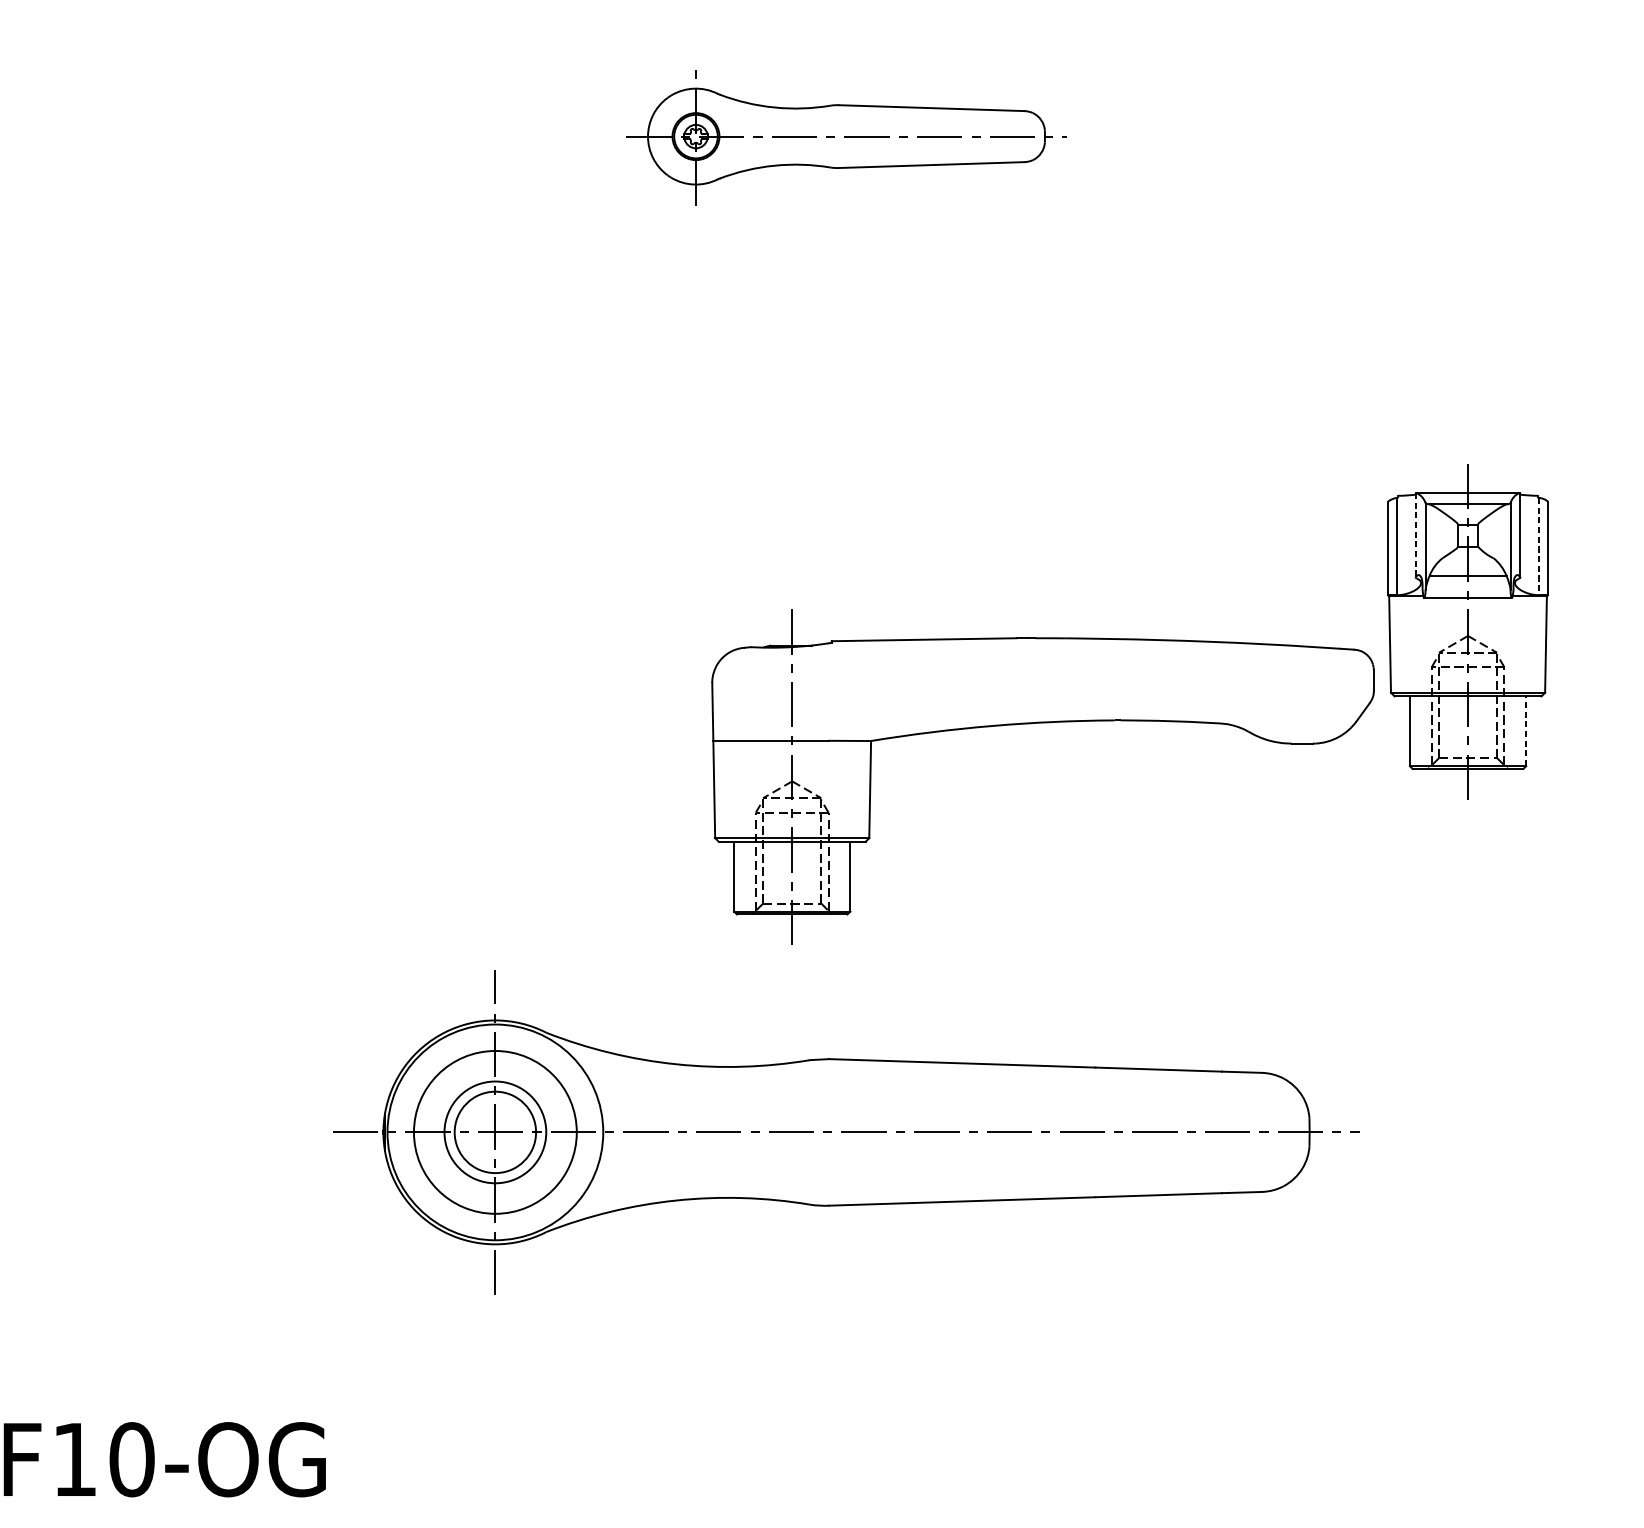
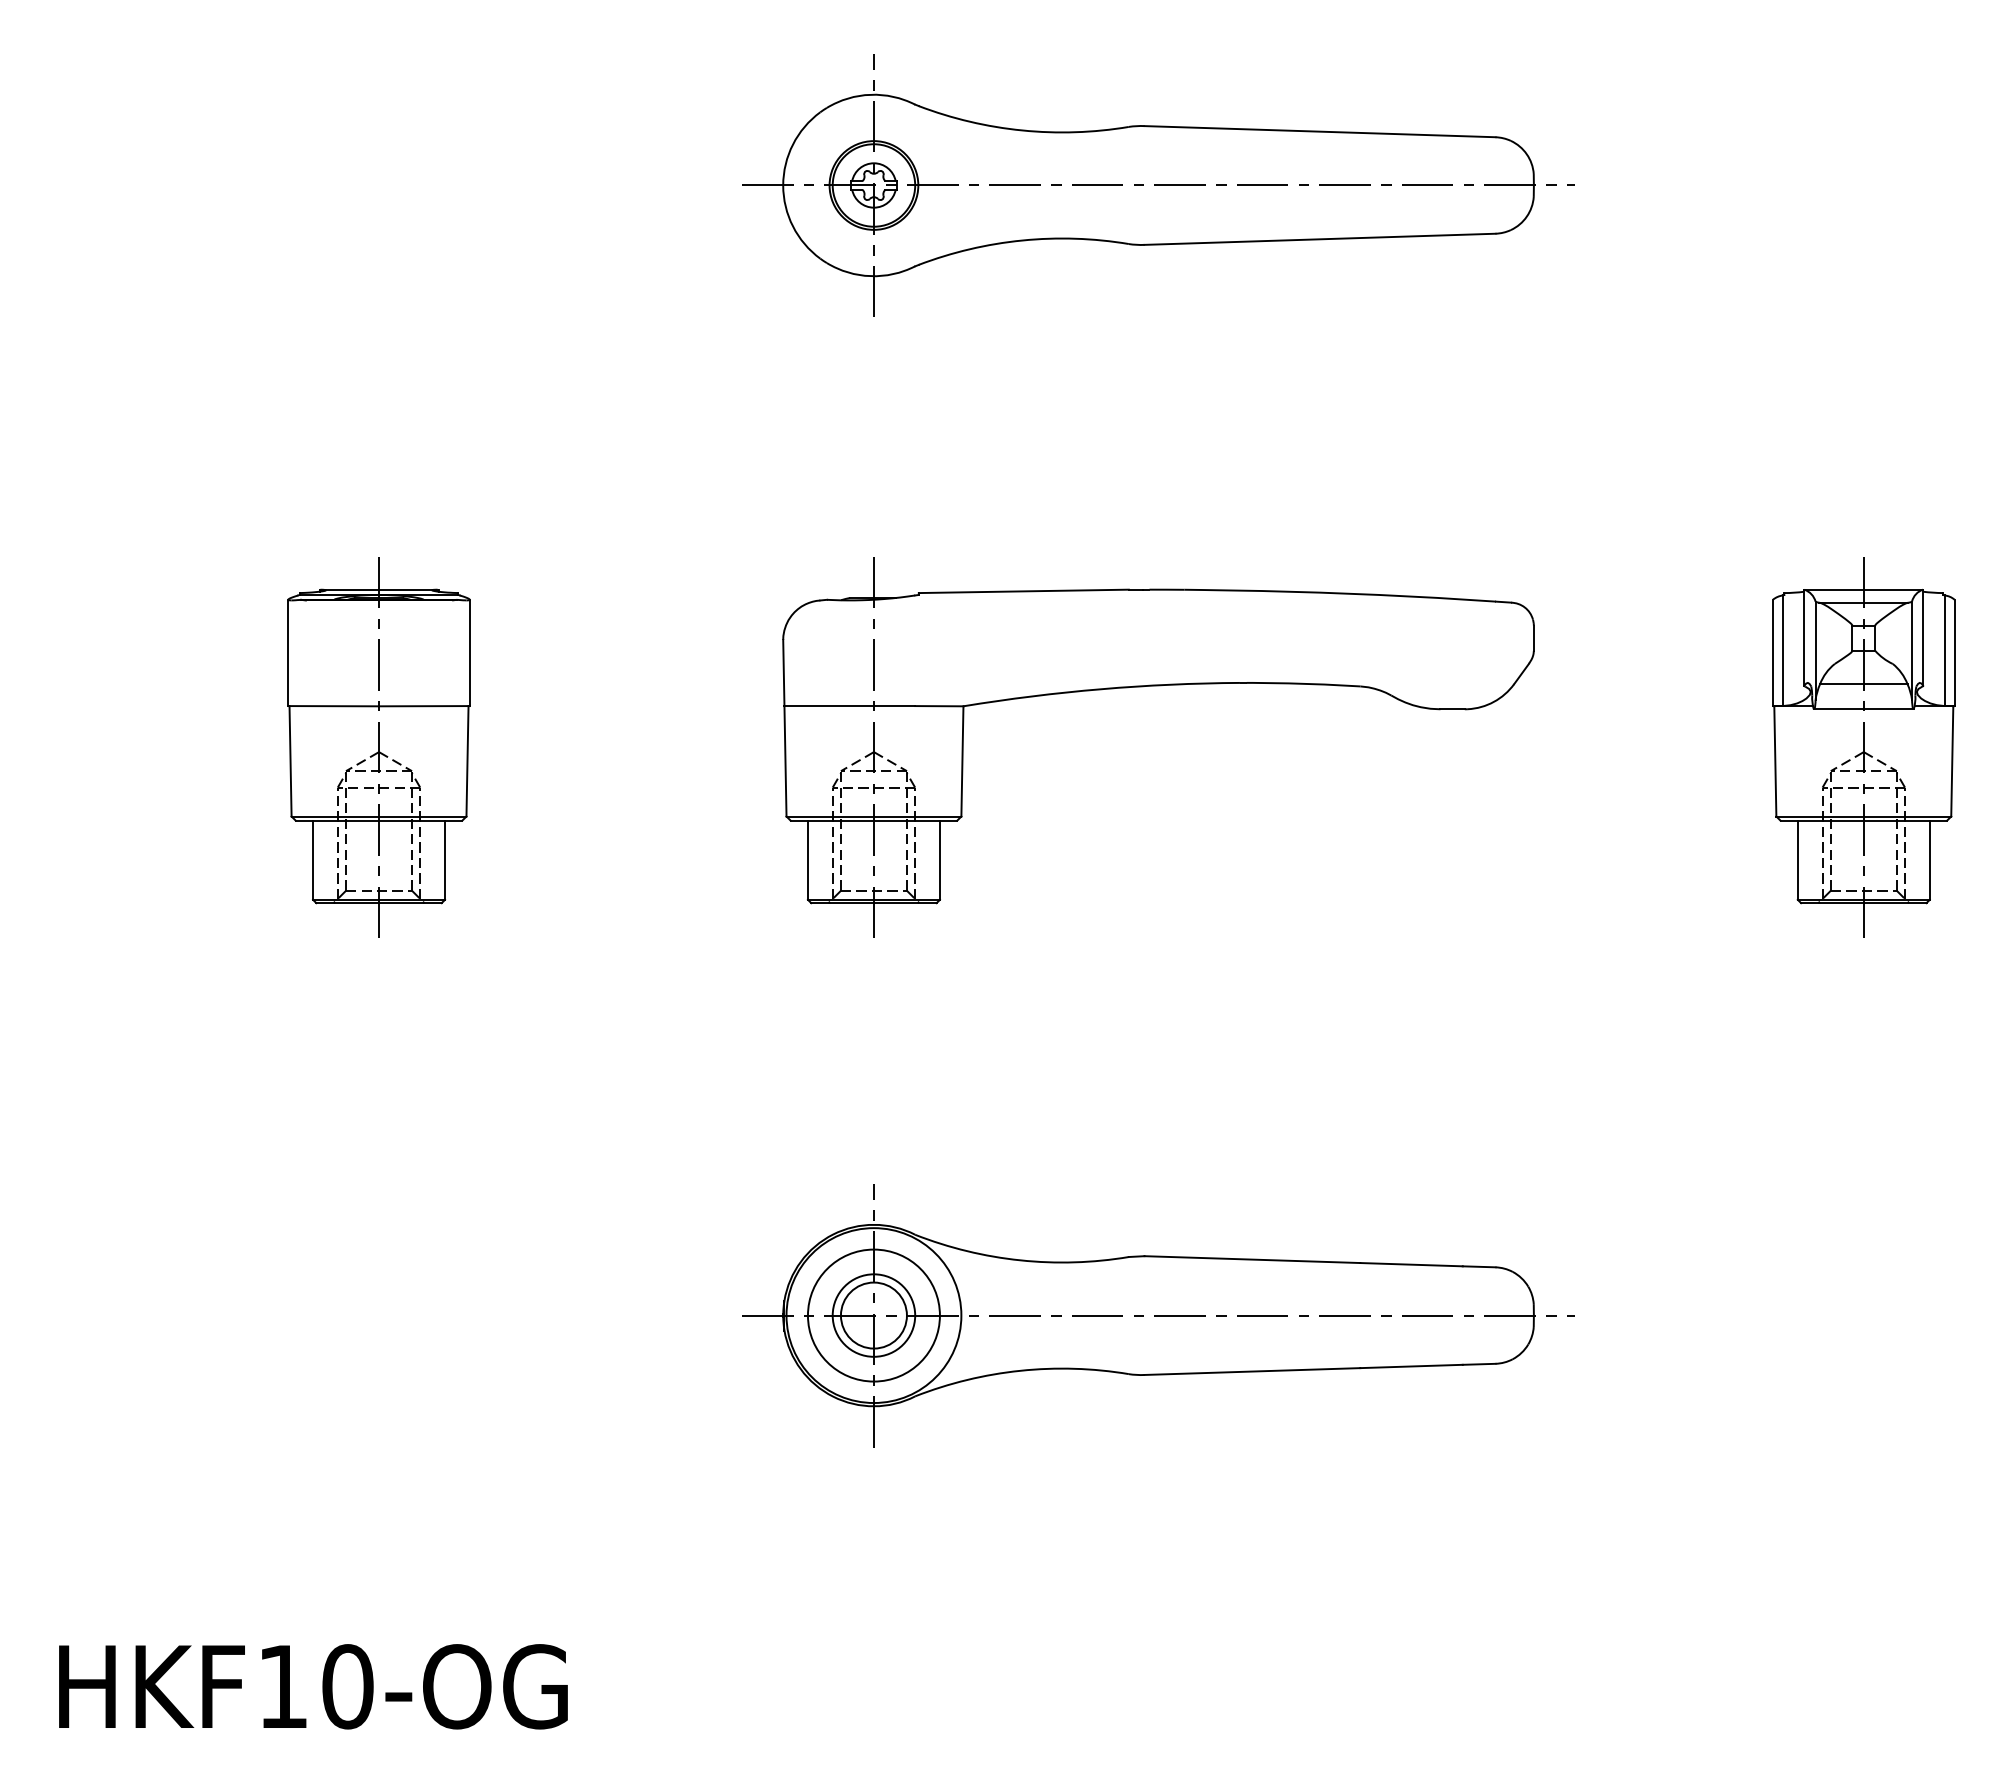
part: (846, 136) -> (1158, 185), size x1.67
line: (1415, 535) -> (1804, 638), dashed -> solid
line: (1539, 547) -> (1944, 651), dashed -> solid
part: (159, 631) -> (378, 747), added
part: (1042, 723) -> (1158, 686), moved
line: (1525, 731) -> (1929, 860), dashed -> solid
part: (846, 1132) -> (1158, 1315), size x0.71

